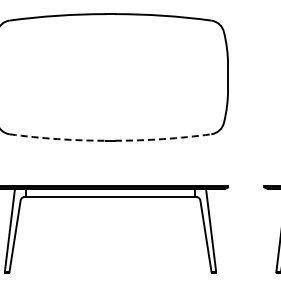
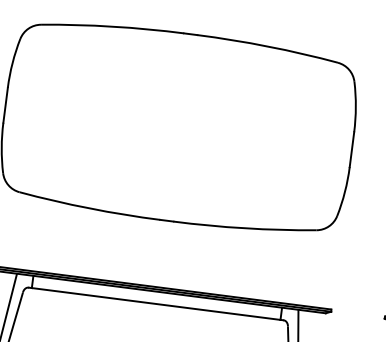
arc: (57, 139) -> (88, 208), dashed -> solid
arc: (163, 139) -> (245, 228), dashed -> solid

